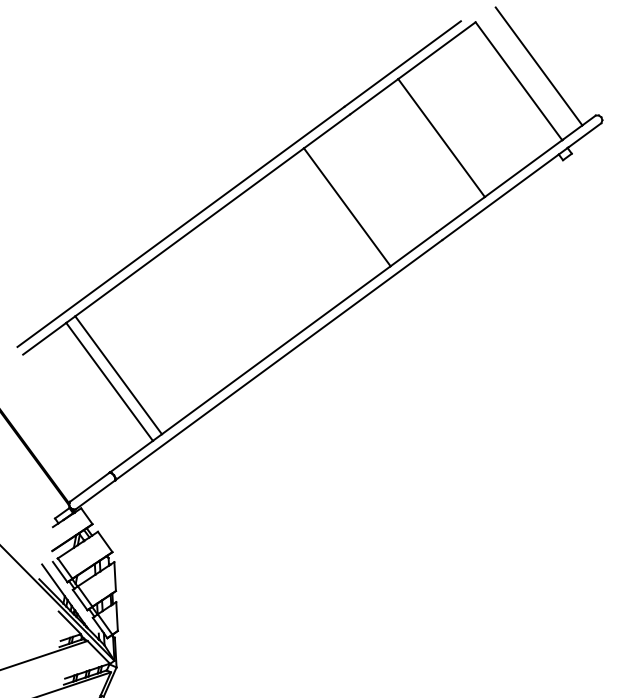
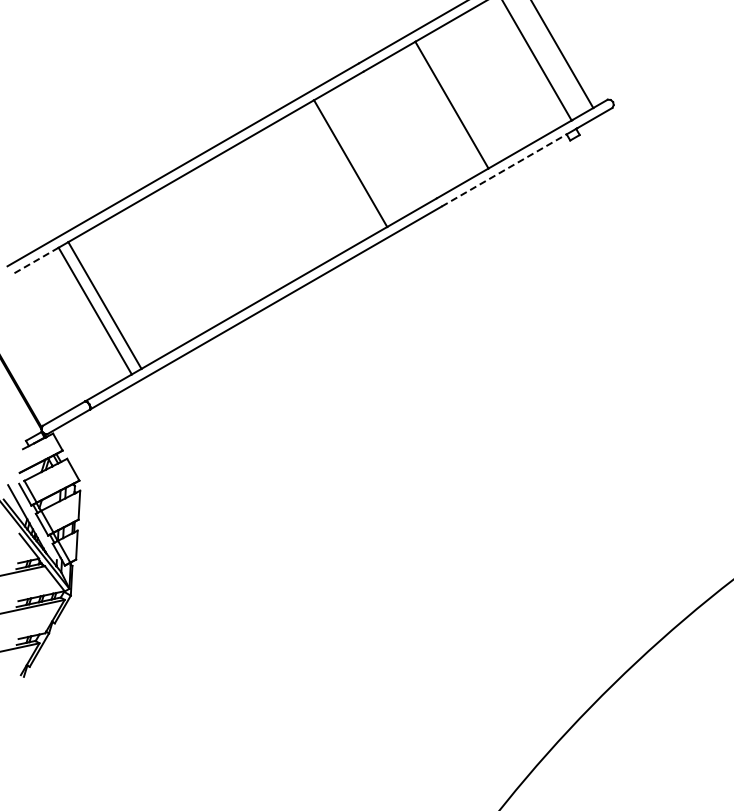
line: (500, 197) -> (504, 170), solid -> dashed
line: (44, 339) -> (35, 261), solid -> dashed

